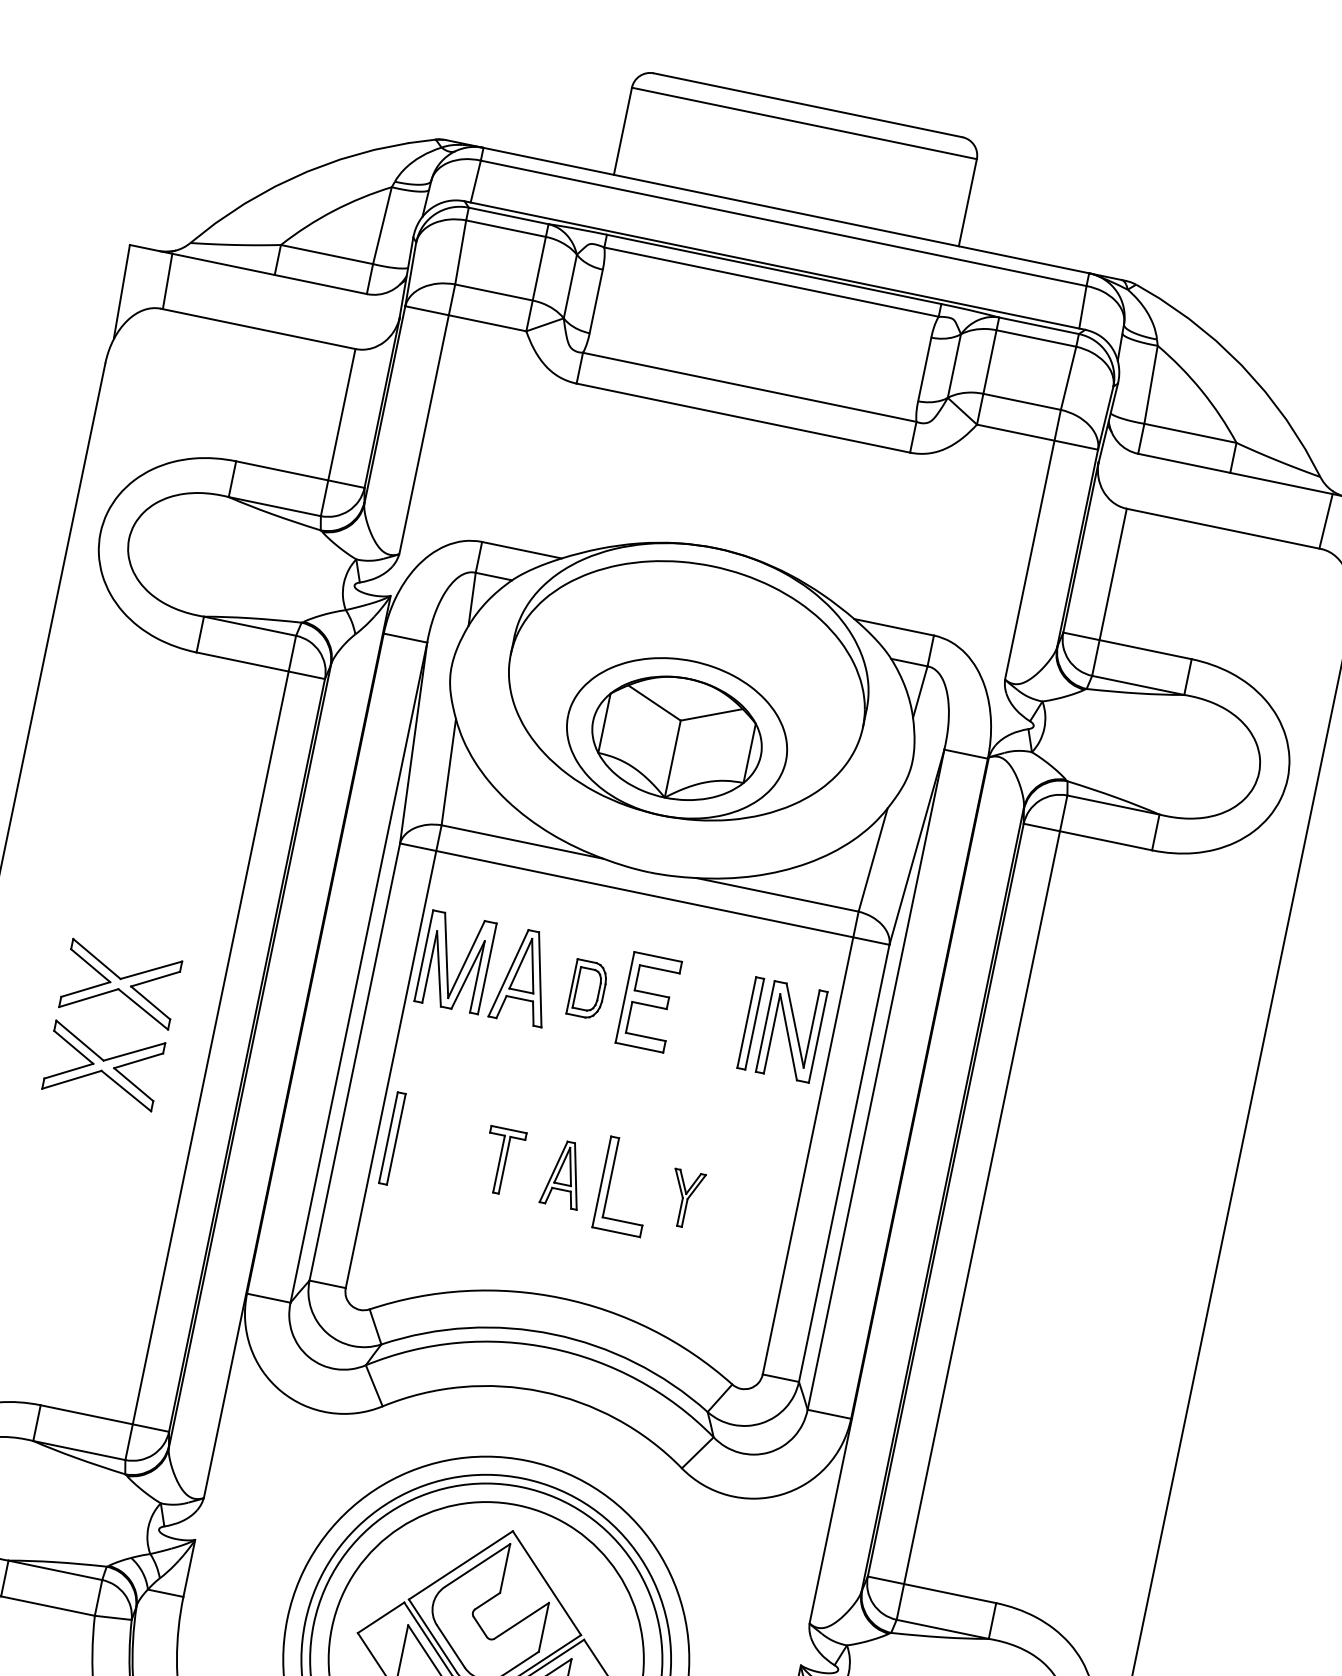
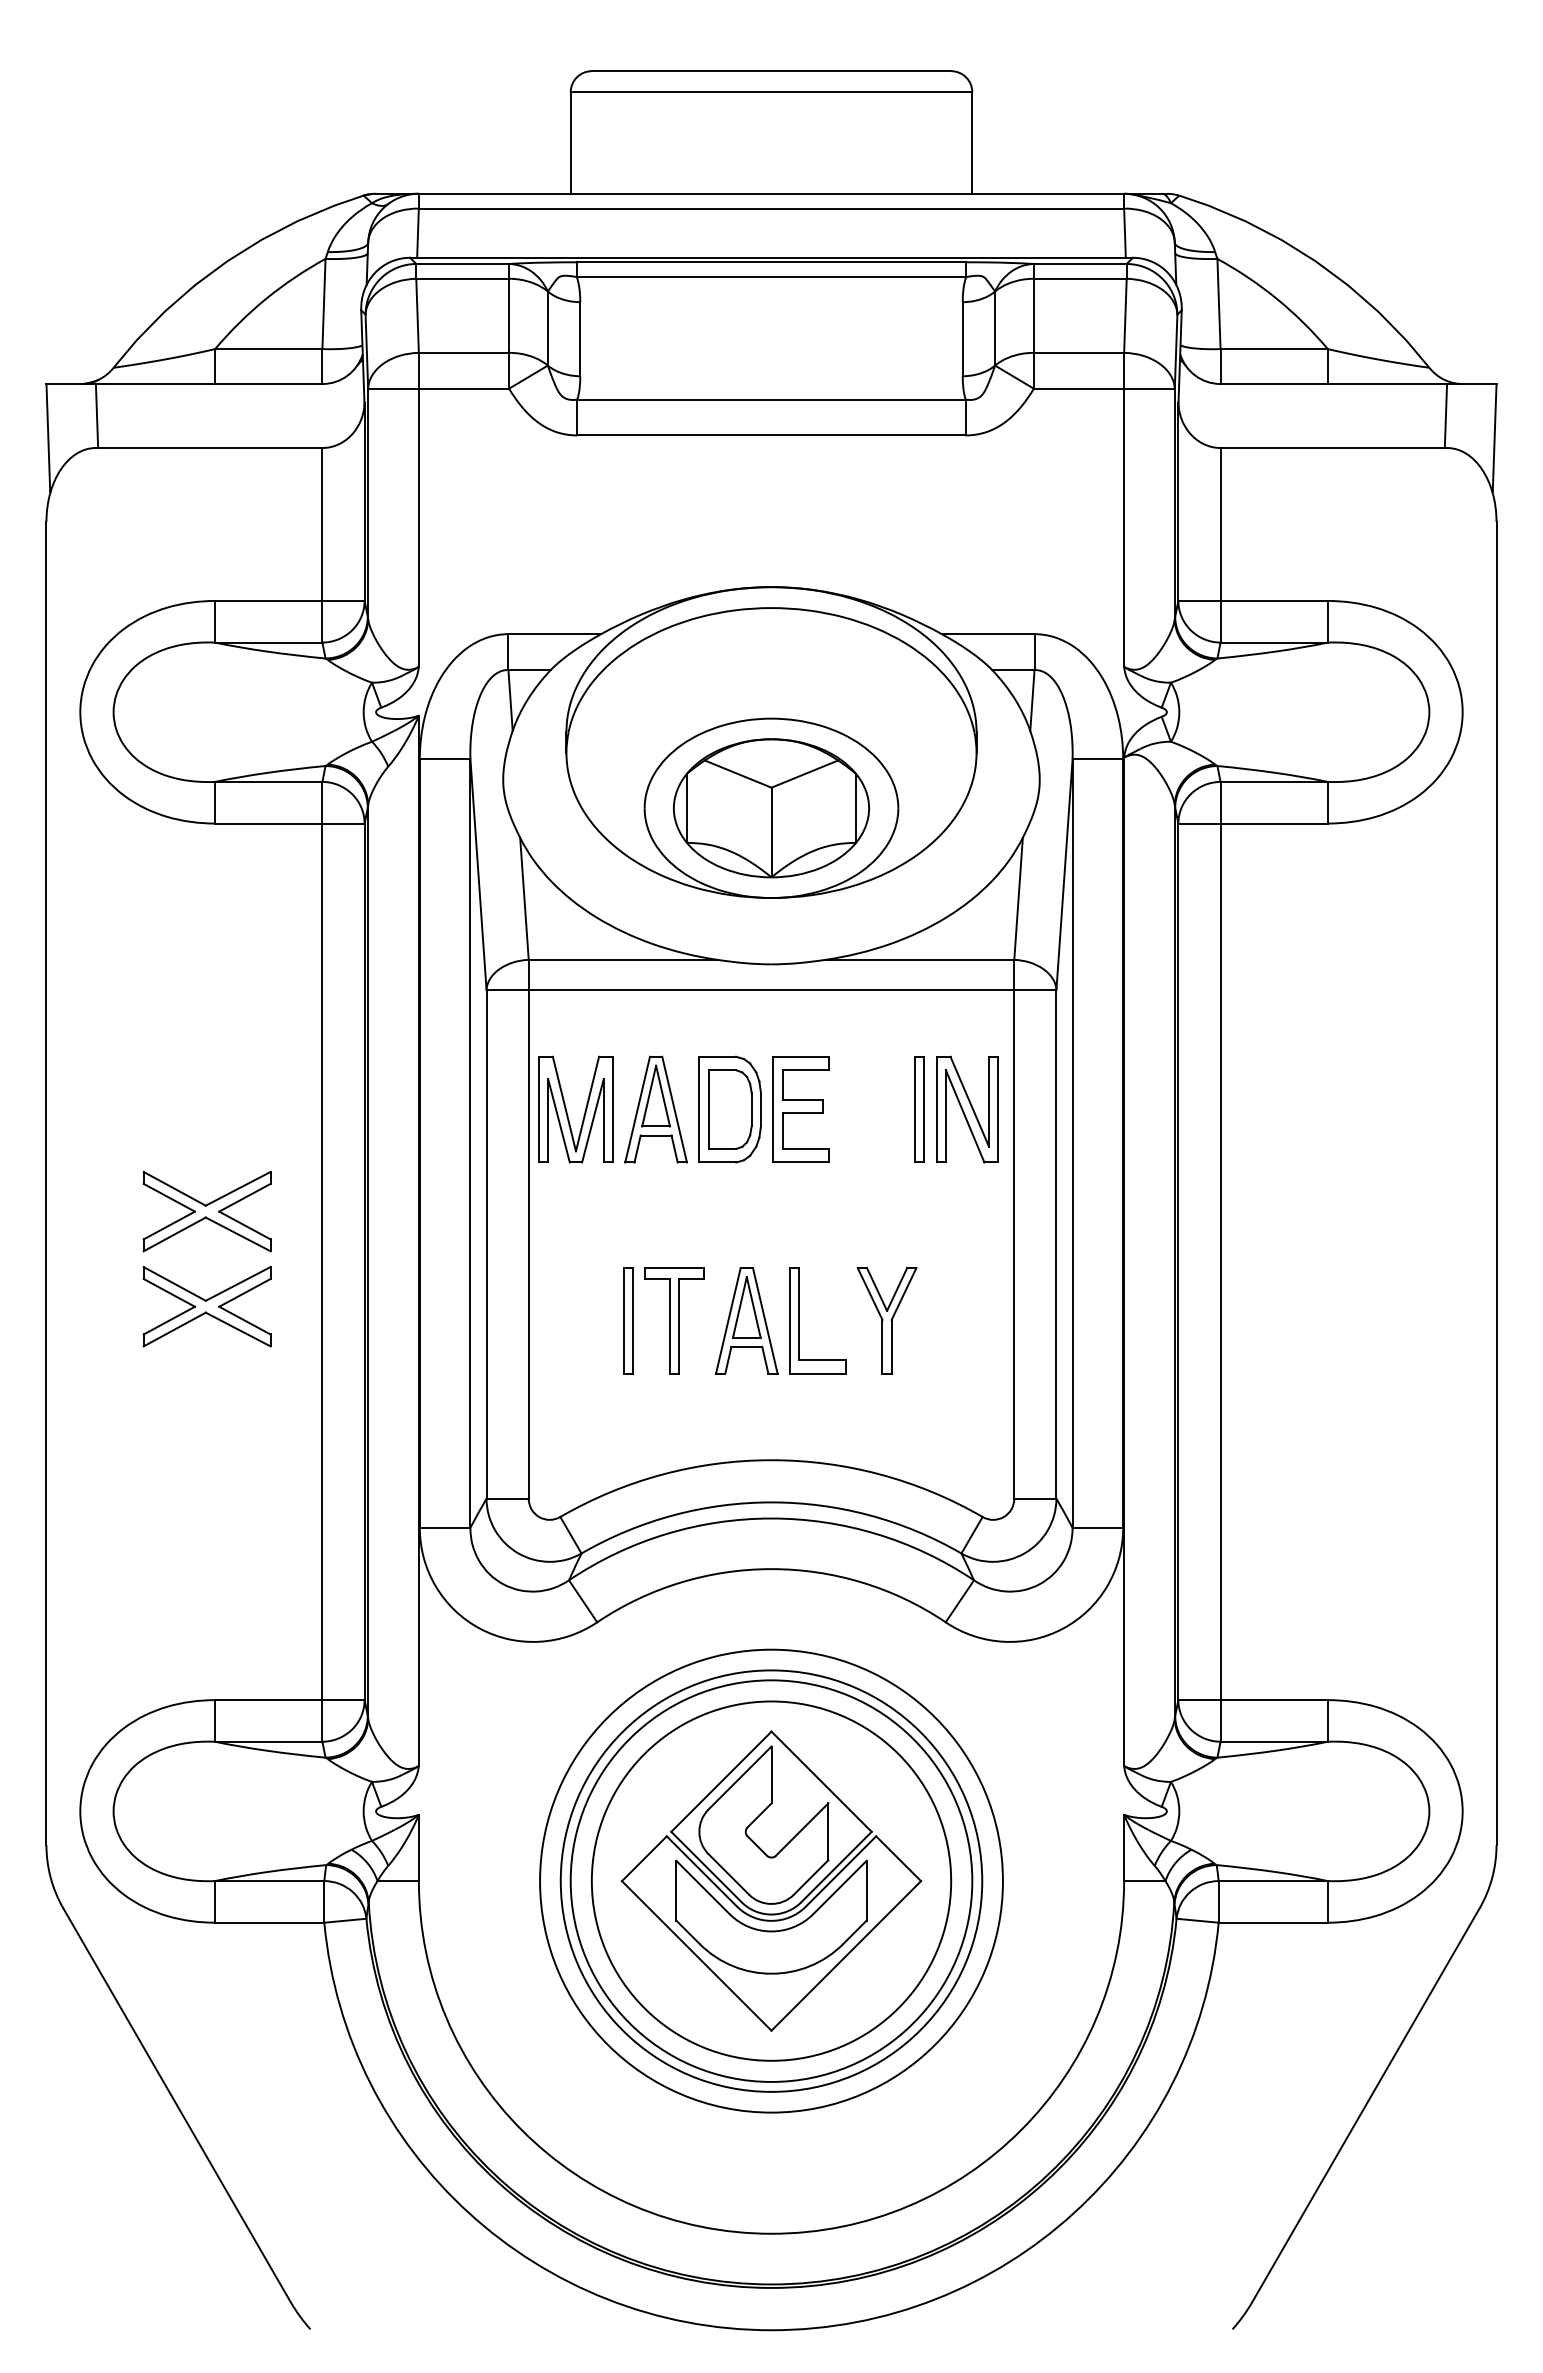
part: (587, 989) -> (729, 1109), size x1.67
part: (392, 1138) -> (628, 1320), moved
part: (502, 1160) -> (674, 1320), size x1.43
part: (564, 1173) -> (746, 1320), size x1.43
part: (684, 1198) -> (886, 1320), size x1.67

